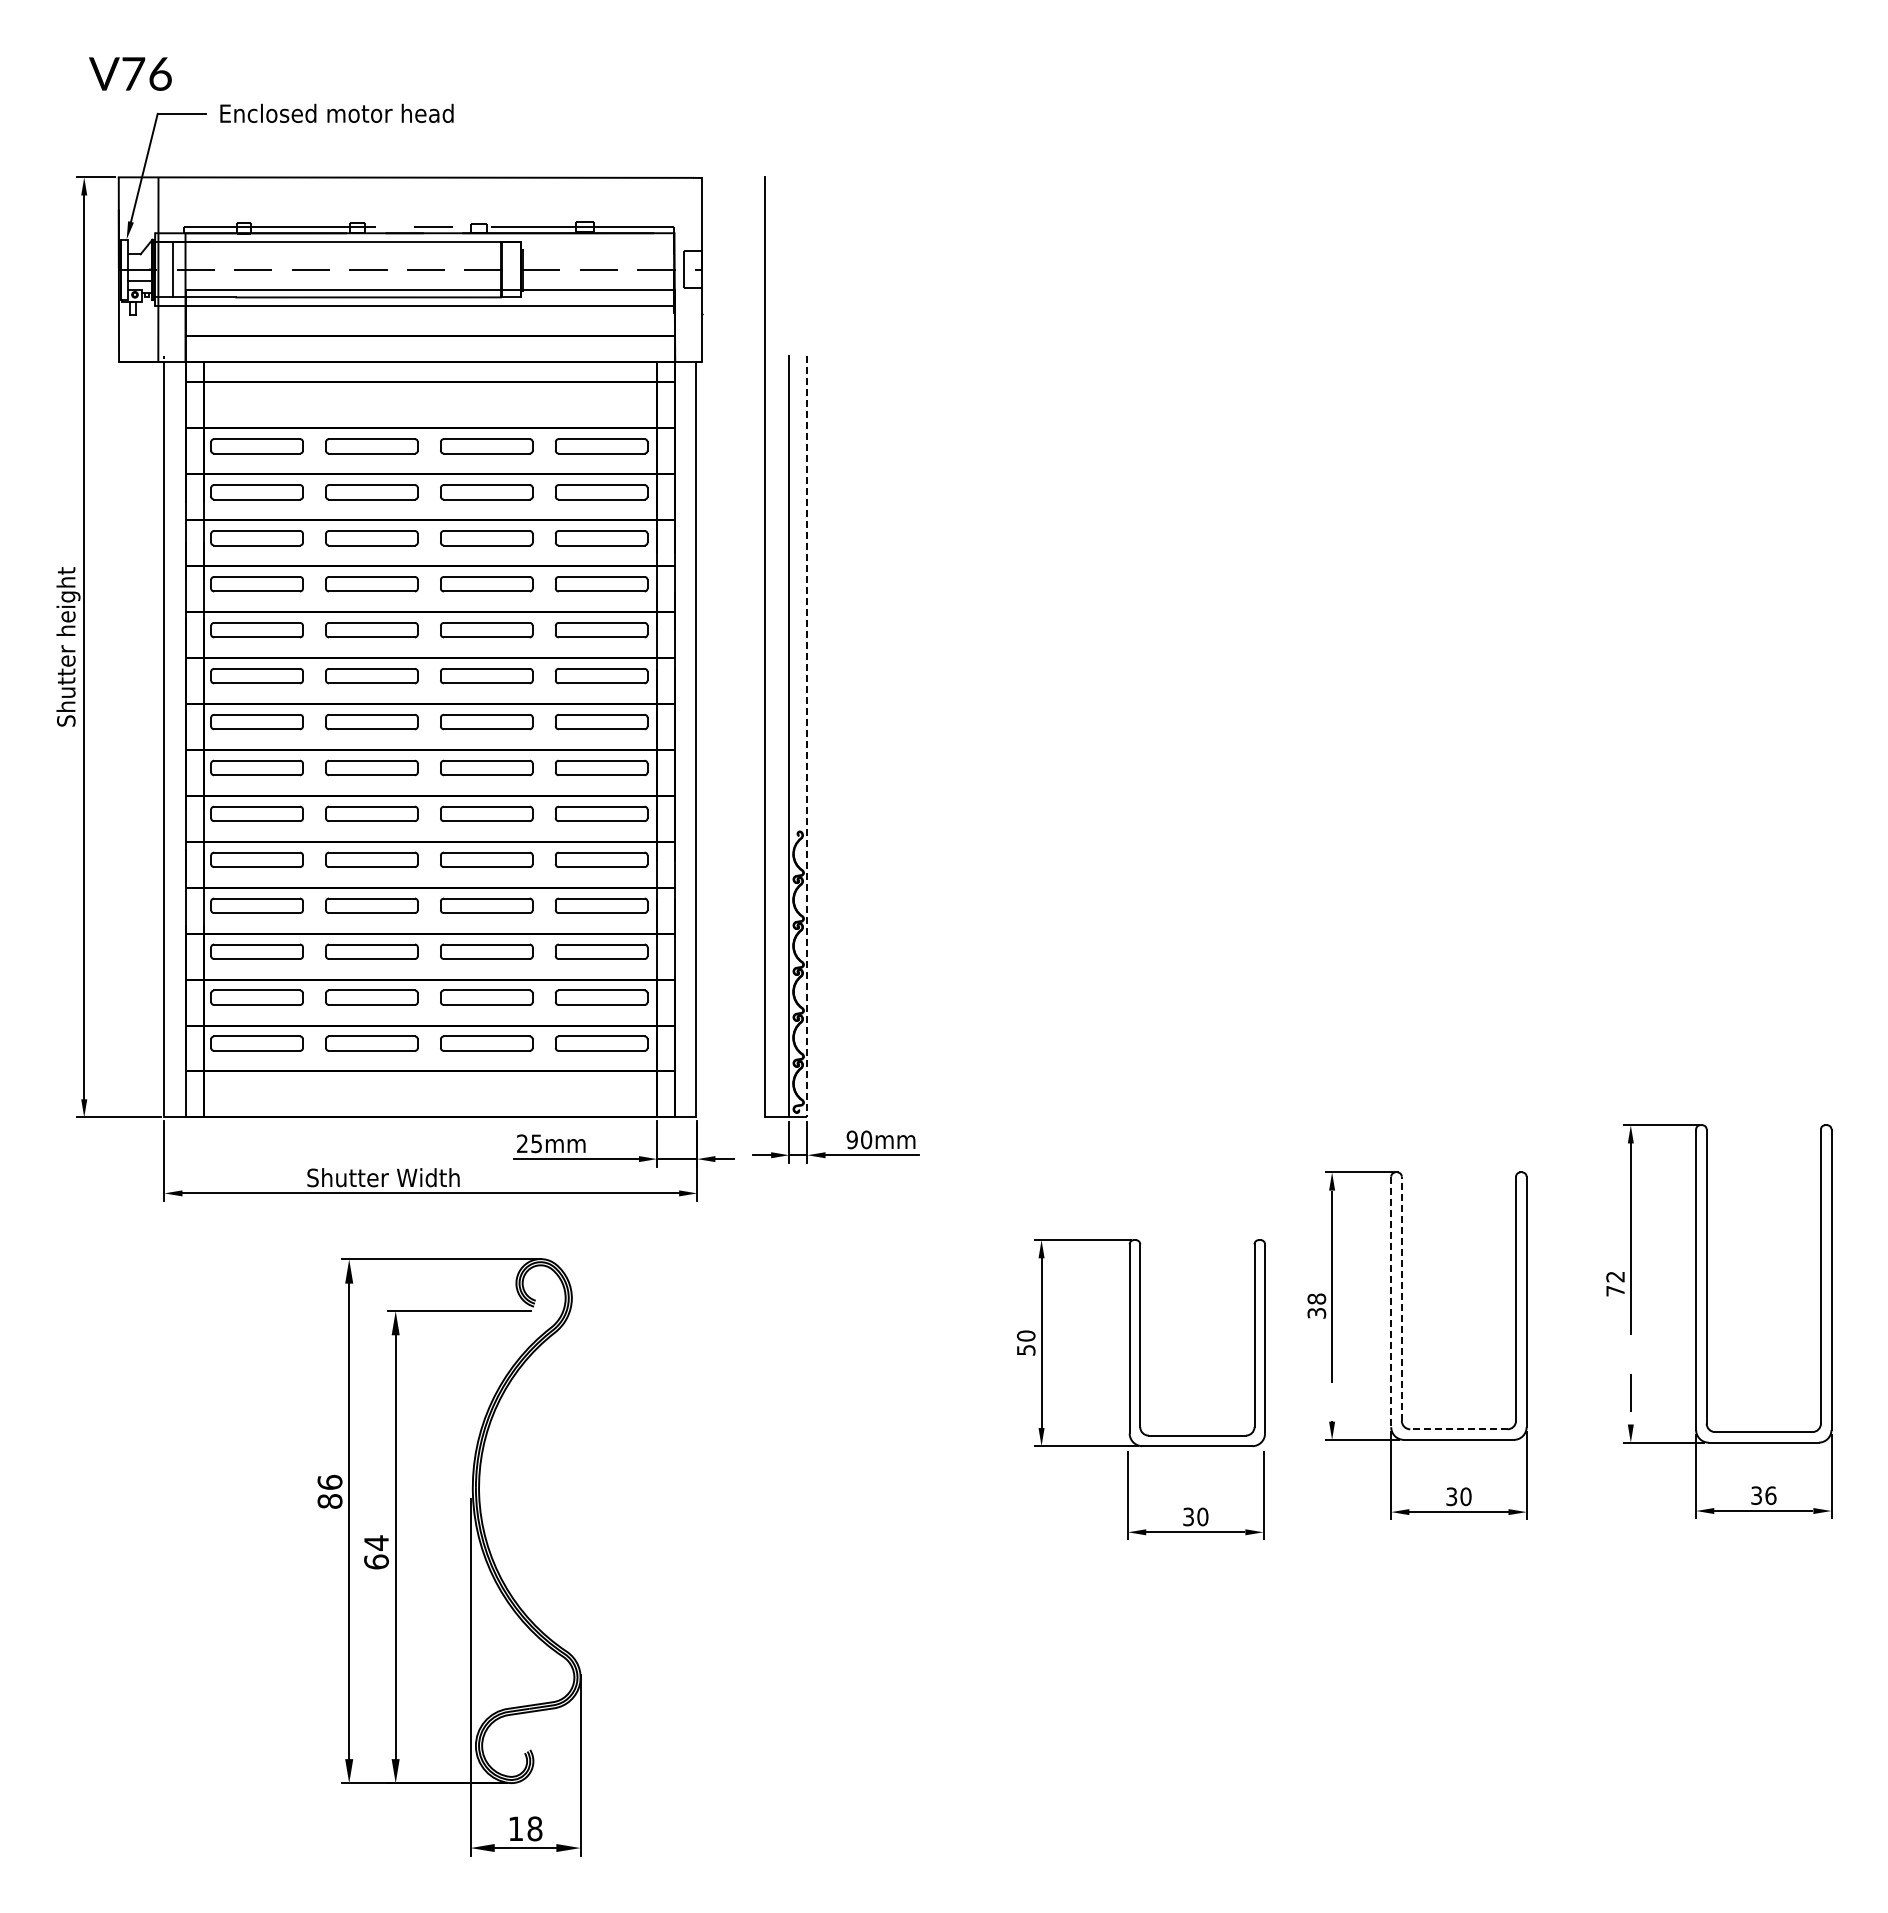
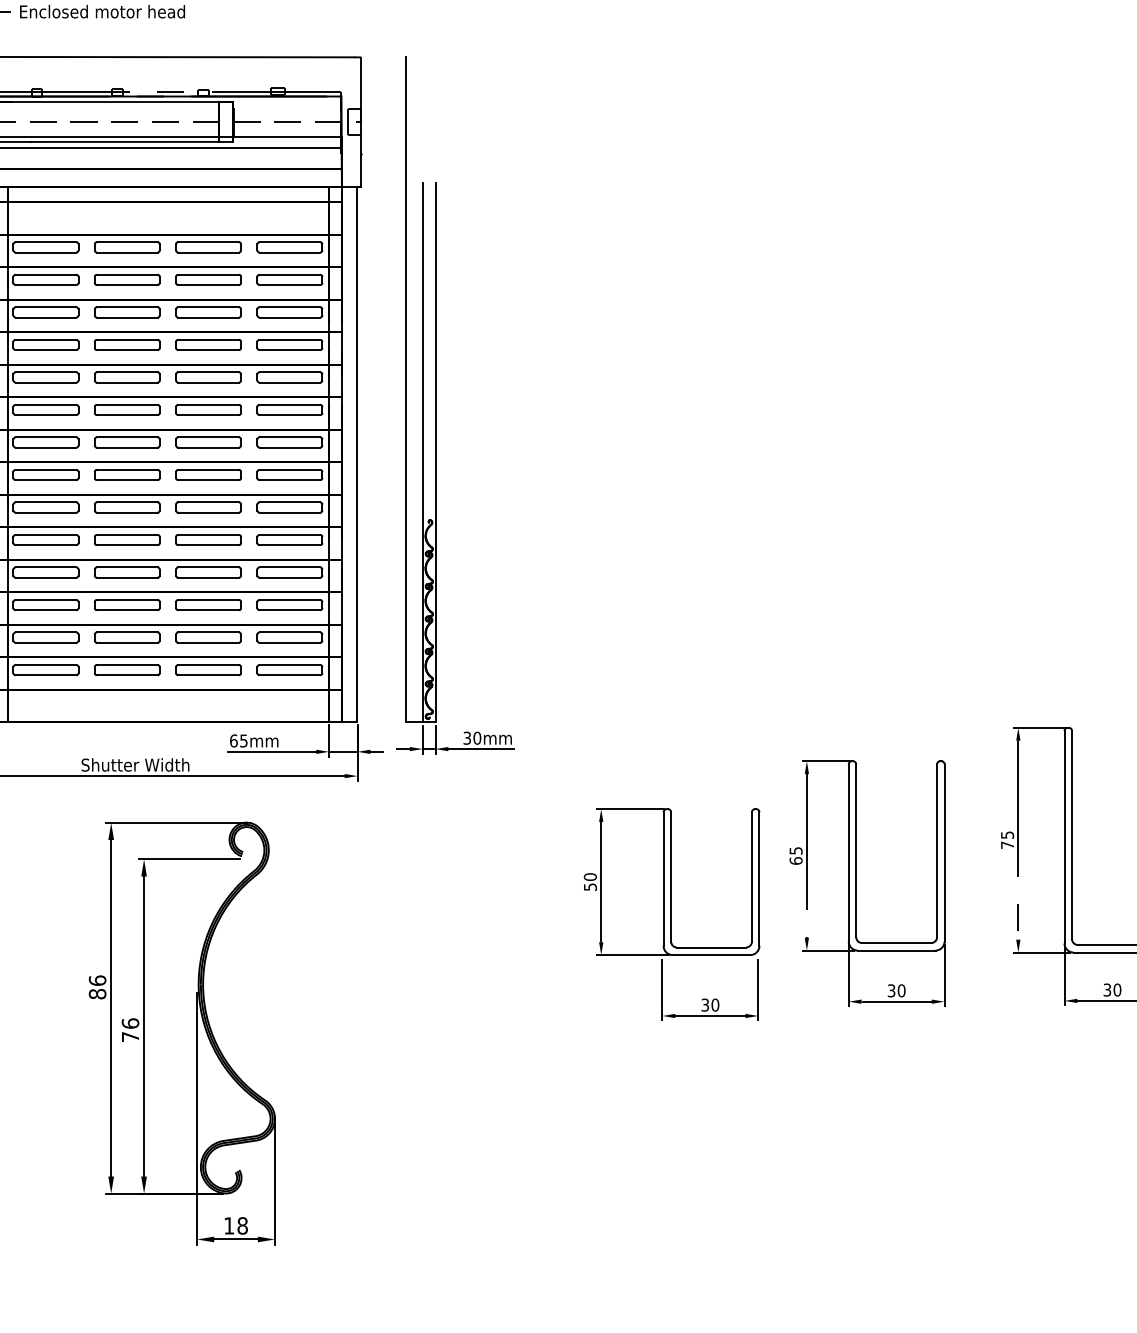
line: (807, 736) -> (435, 452), dashed -> solid
text: (851, 1139) -> (466, 737), 90mm -> 30mm
text: (522, 1143) -> (233, 740), 25mm -> 65mm
text: (1615, 1276) -> (1007, 834), 72 -> 75
line: (1401, 1298) -> (856, 850), dashed -> solid
line: (1391, 1302) -> (848, 853), dashed -> solid
text: (1316, 1305) -> (795, 855), 38 -> 65
line: (1458, 1429) -> (896, 943), dashed -> solid
text: (1770, 1495) -> (1117, 989), 36 -> 30
text: (376, 1552) -> (130, 1030), 64 -> 76

